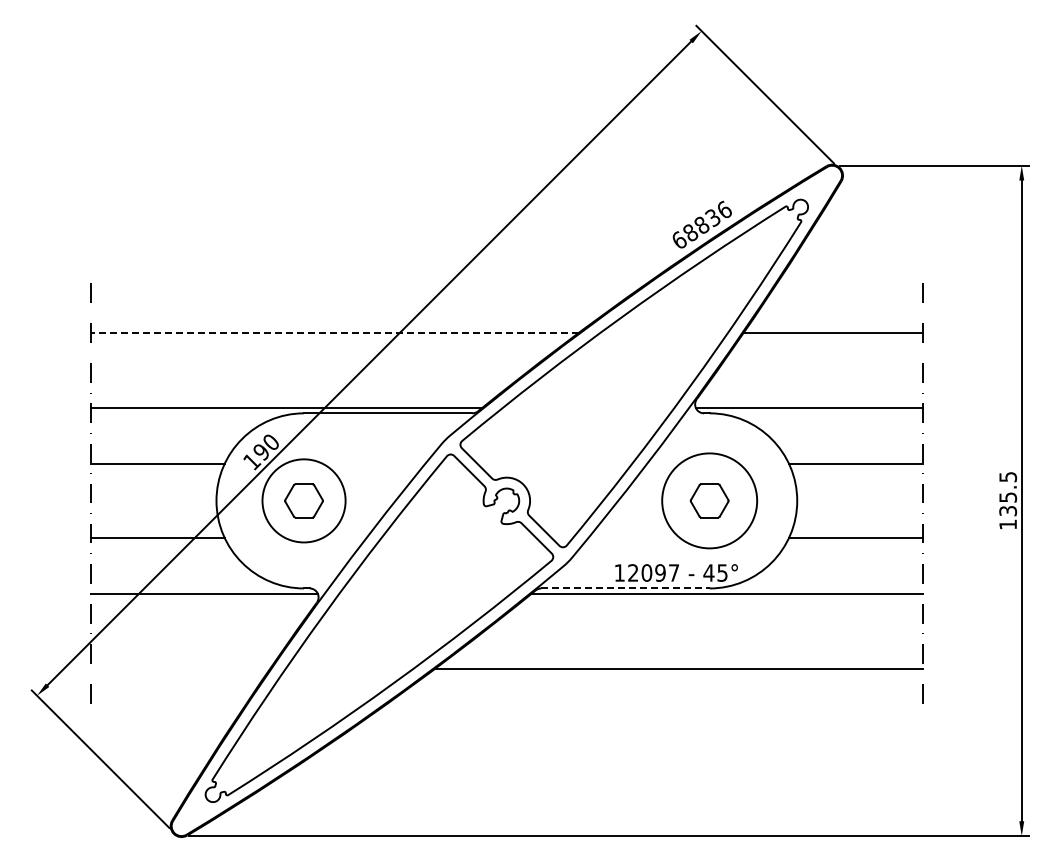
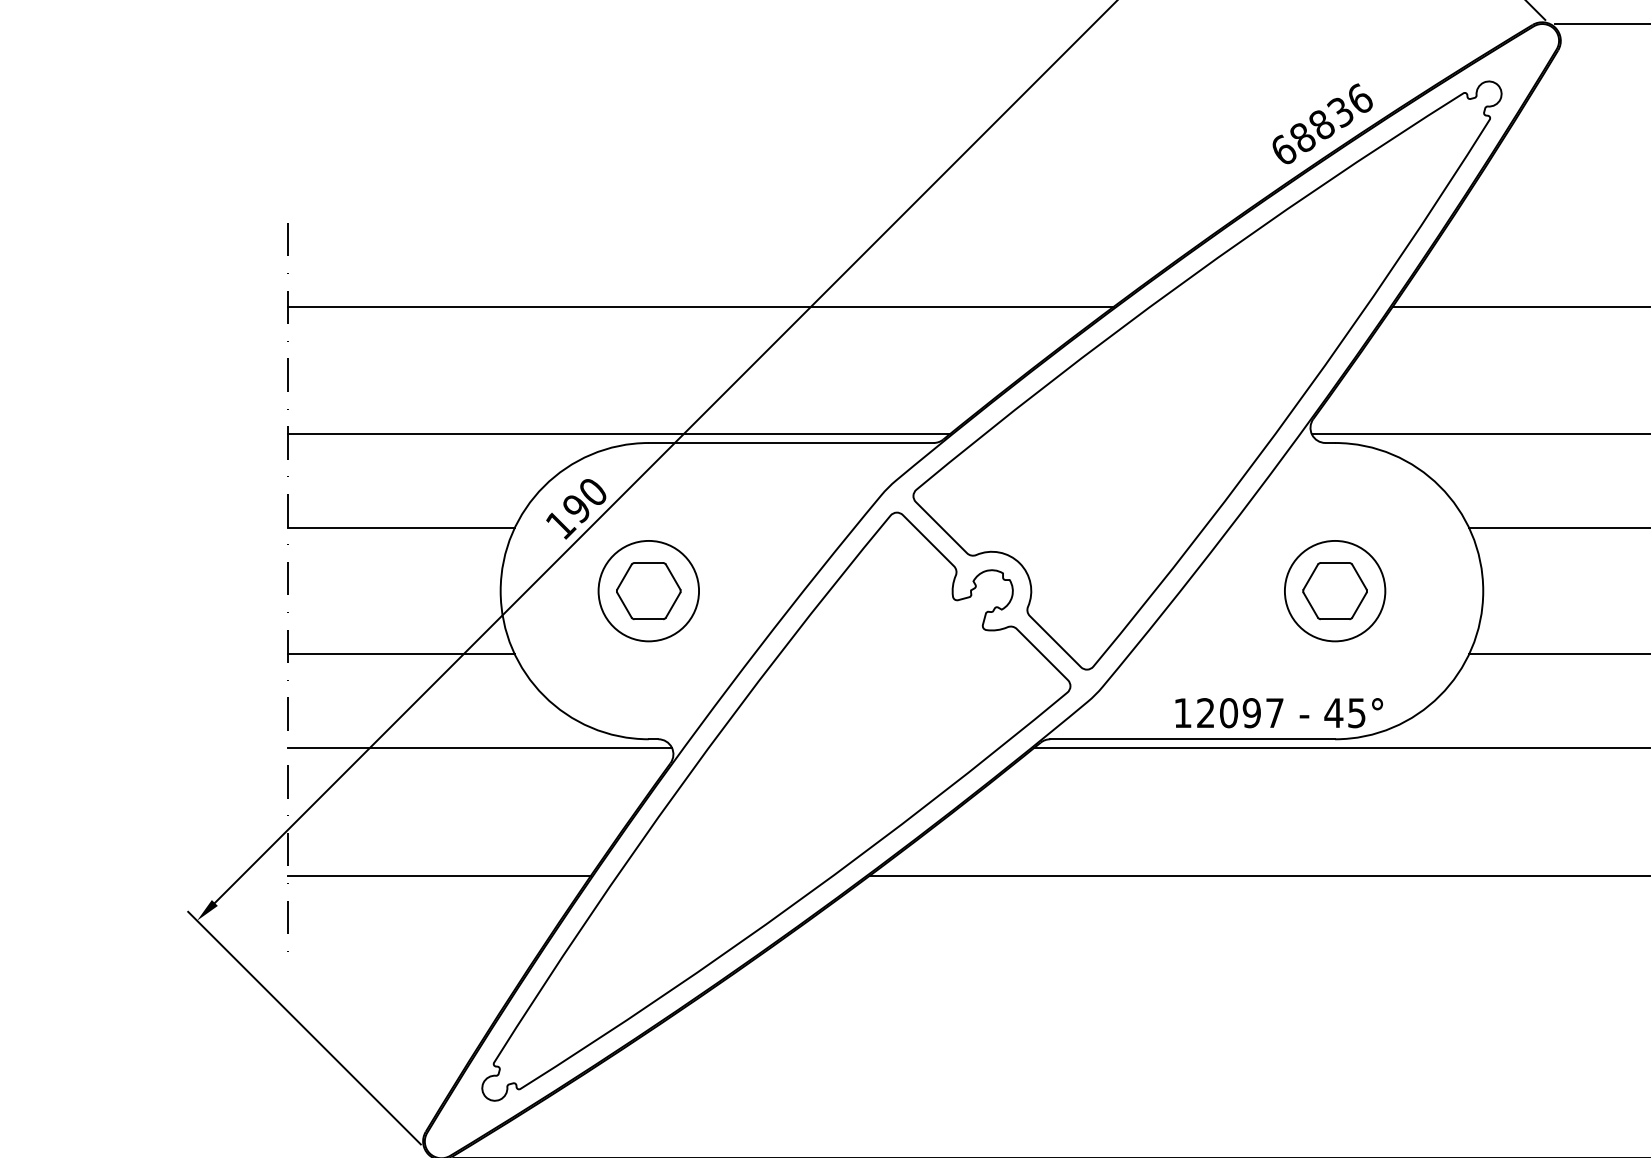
line: (334, 332) -> (700, 306), dashed -> solid
circle: (303, 500) -> (647, 590), size x0.71
circle: (709, 500) -> (1334, 590), size x0.62
line: (626, 588) -> (1194, 739), dashed -> solid
line: (179, 669) -> (438, 876), added

